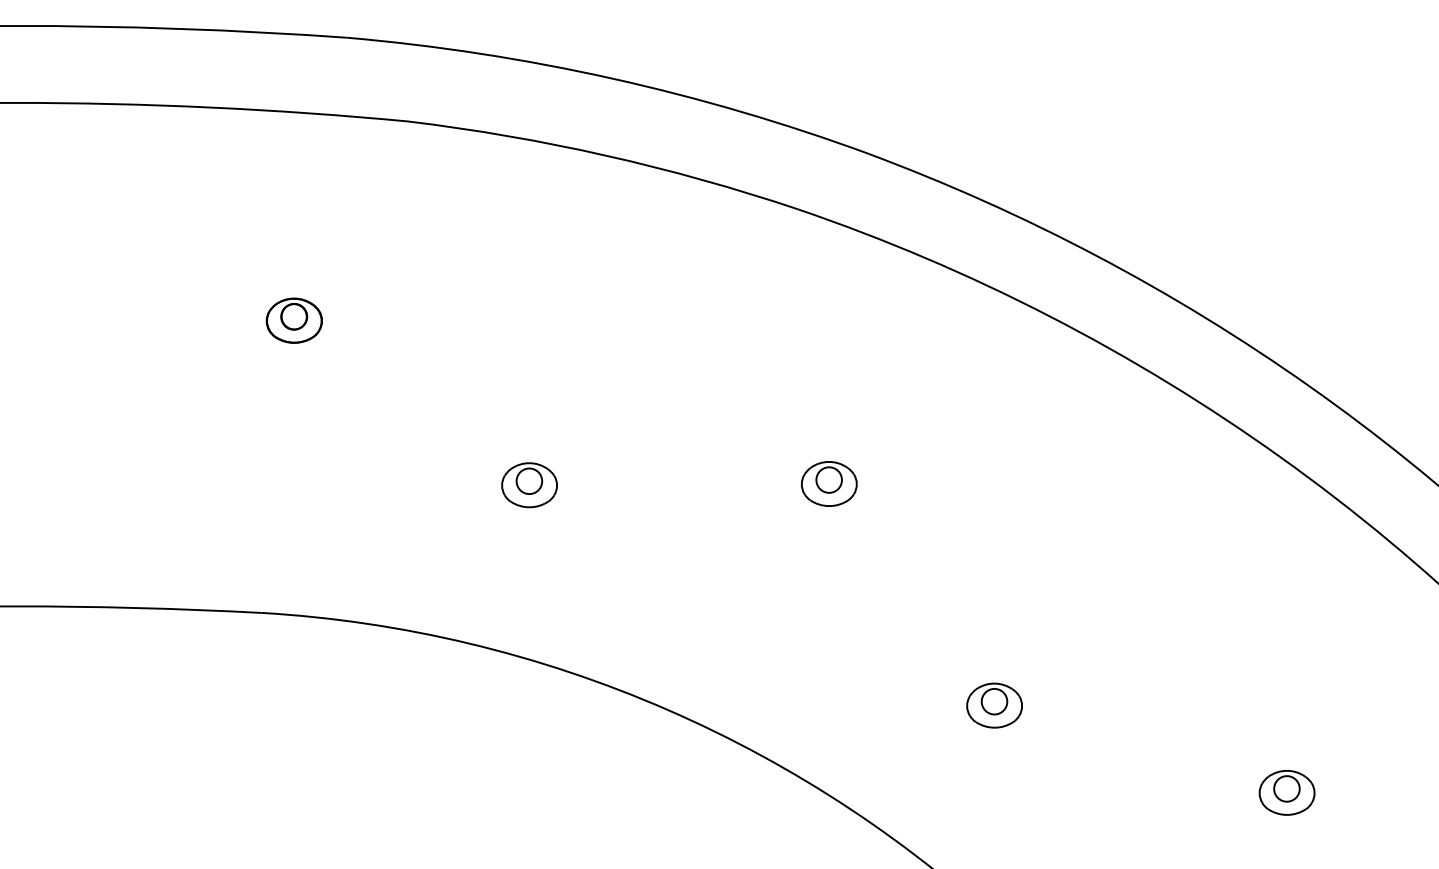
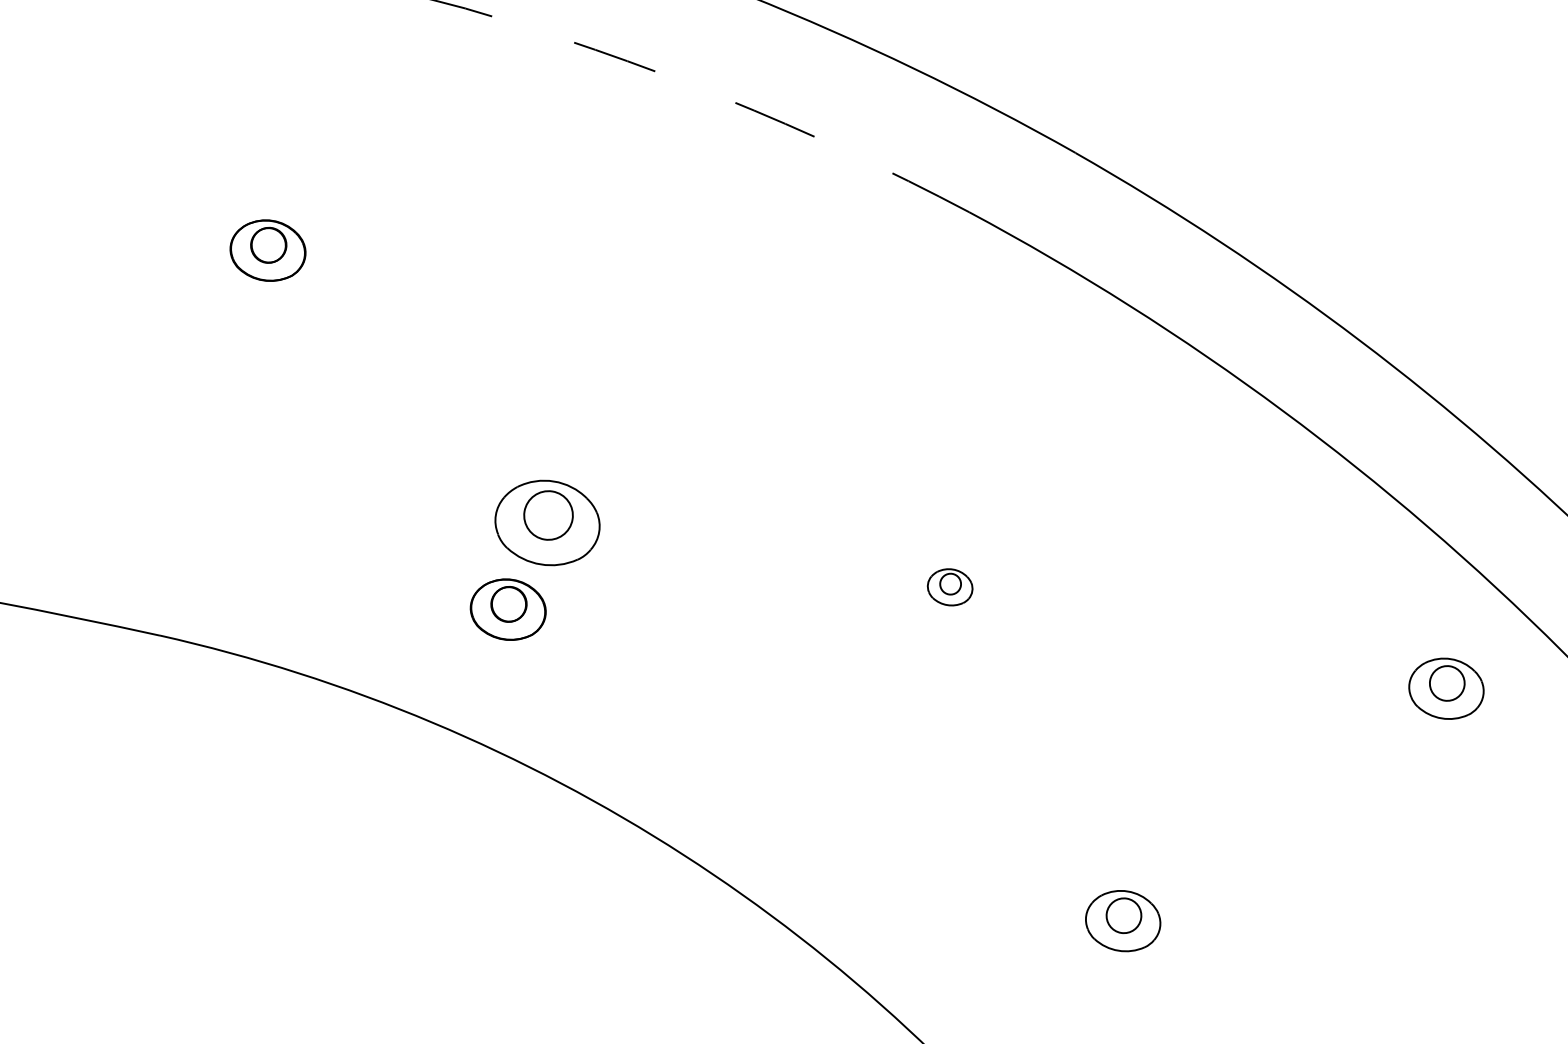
arc: (606, 155) -> (723, 97), solid -> dashed
part: (829, 483) -> (950, 586), size x0.6
part: (529, 485) -> (547, 523), size x1.4
part: (1201, 498) -> (1446, 688), added
part: (510, 552) -> (507, 609), added

